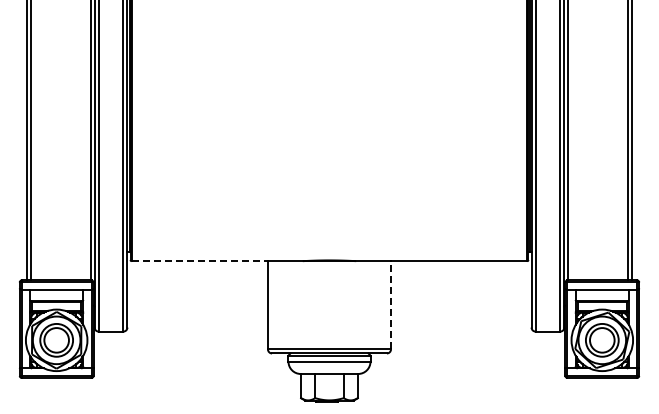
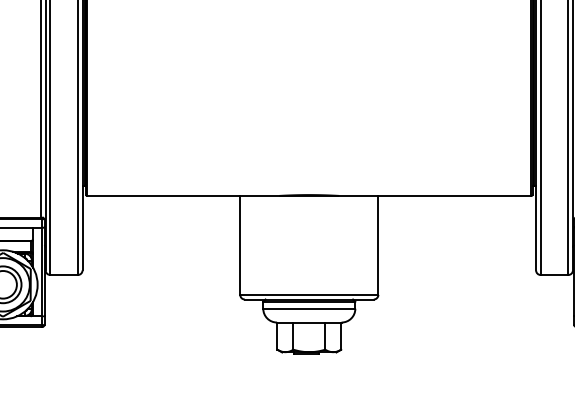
line: (200, 261) -> (164, 196), dashed -> solid
line: (391, 304) -> (378, 244), dashed -> solid

